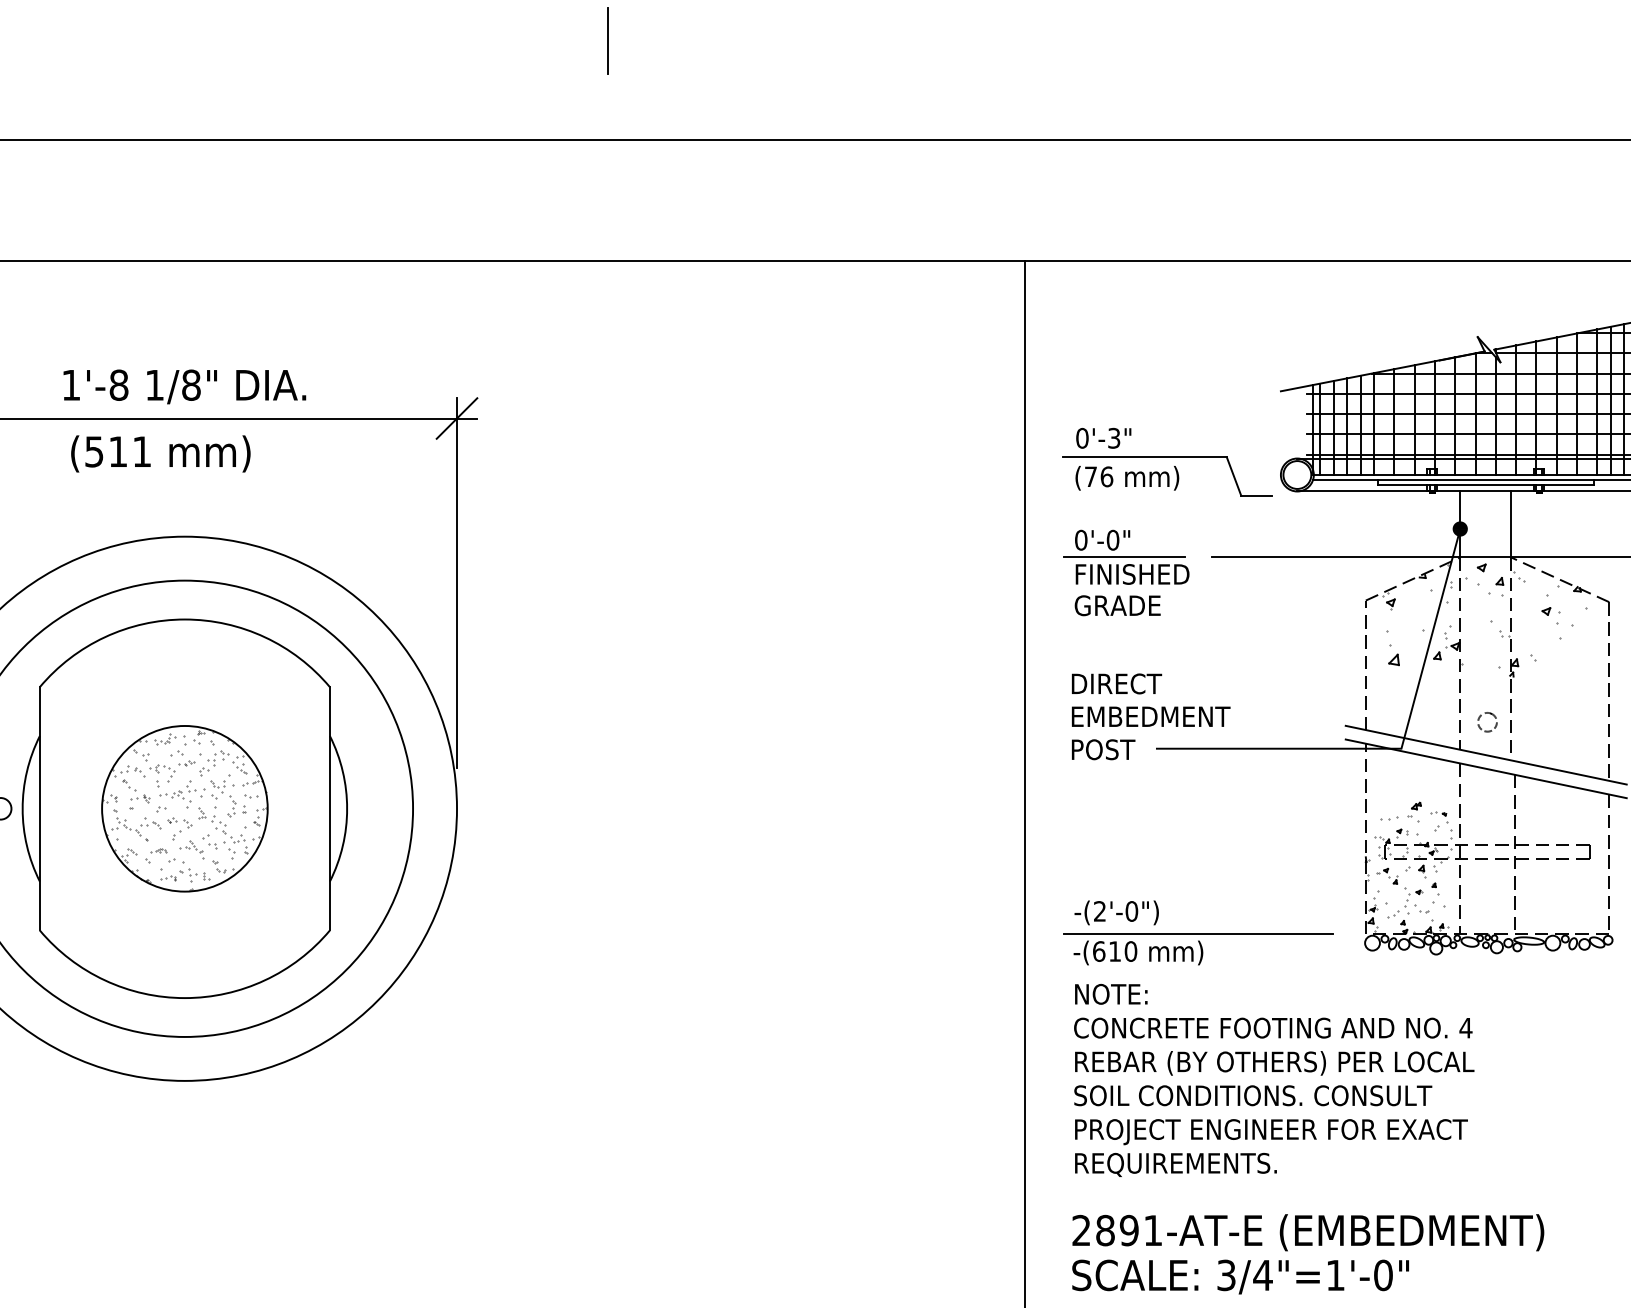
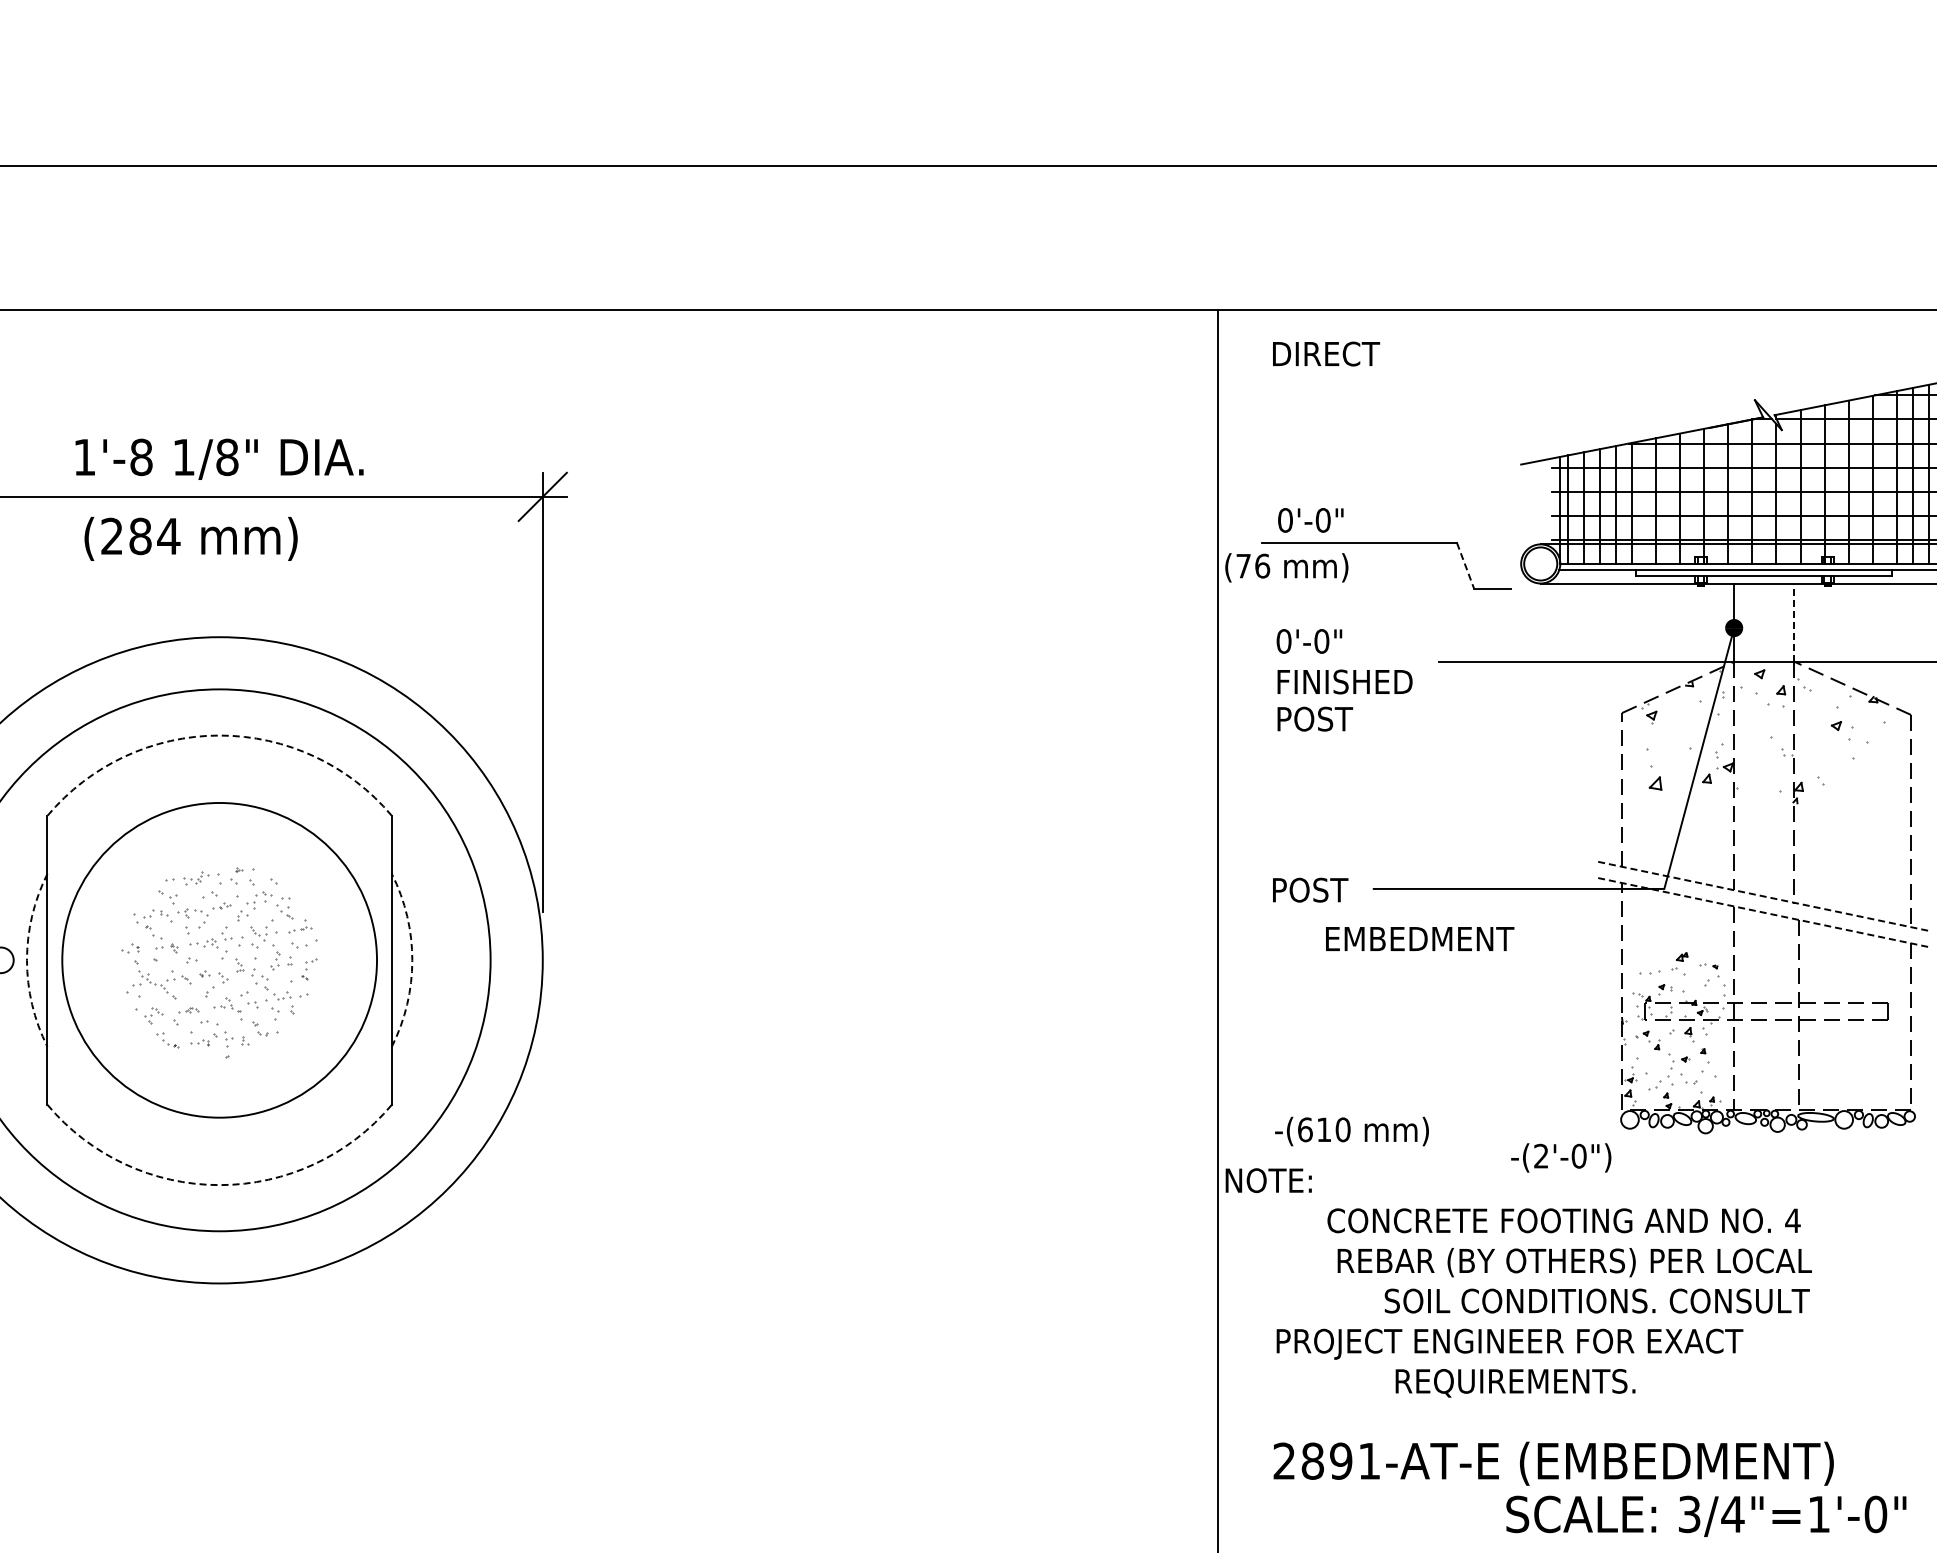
line: (607, 40) -> (721, 48), removed
text: (1113, 438) -> (1322, 520), 0'-3" -> 0'-0"
text: (118, 451) -> (140, 536), (511 -> (284
line: (1234, 477) -> (1465, 566), solid -> dashed
text: (1127, 478) -> (1286, 567), moved
line: (1511, 524) -> (1794, 622), solid -> dashed
line: (1123, 556) -> (1334, 660), removed
text: (1117, 605) -> (1327, 718), GRADE -> POST
arc: (184, 619) -> (219, 735), solid -> dashed
text: (1116, 683) -> (1326, 353), moved
part: (1490, 714) -> (1770, 848), removed
text: (1151, 716) -> (1420, 938), moved
line: (1486, 755) -> (1765, 896), solid -> dashed
line: (1486, 768) -> (1765, 912), solid -> dashed
arc: (22, 808) -> (26, 960), solid -> dashed
circle: (184, 808) -> (219, 959), size x1.6
arc: (347, 808) -> (412, 960), solid -> dashed
text: (1116, 912) -> (1561, 1157), moved
line: (1198, 934) -> (1423, 1109), removed
text: (1111, 994) -> (1268, 1180), moved
arc: (184, 998) -> (219, 1185), solid -> dashed
text: (1272, 1027) -> (1563, 1220), moved
text: (1274, 1063) -> (1574, 1262), moved
text: (1252, 1095) -> (1596, 1300), moved
text: (1175, 1165) -> (1515, 1383), moved
text: (1240, 1276) -> (1706, 1515), moved

